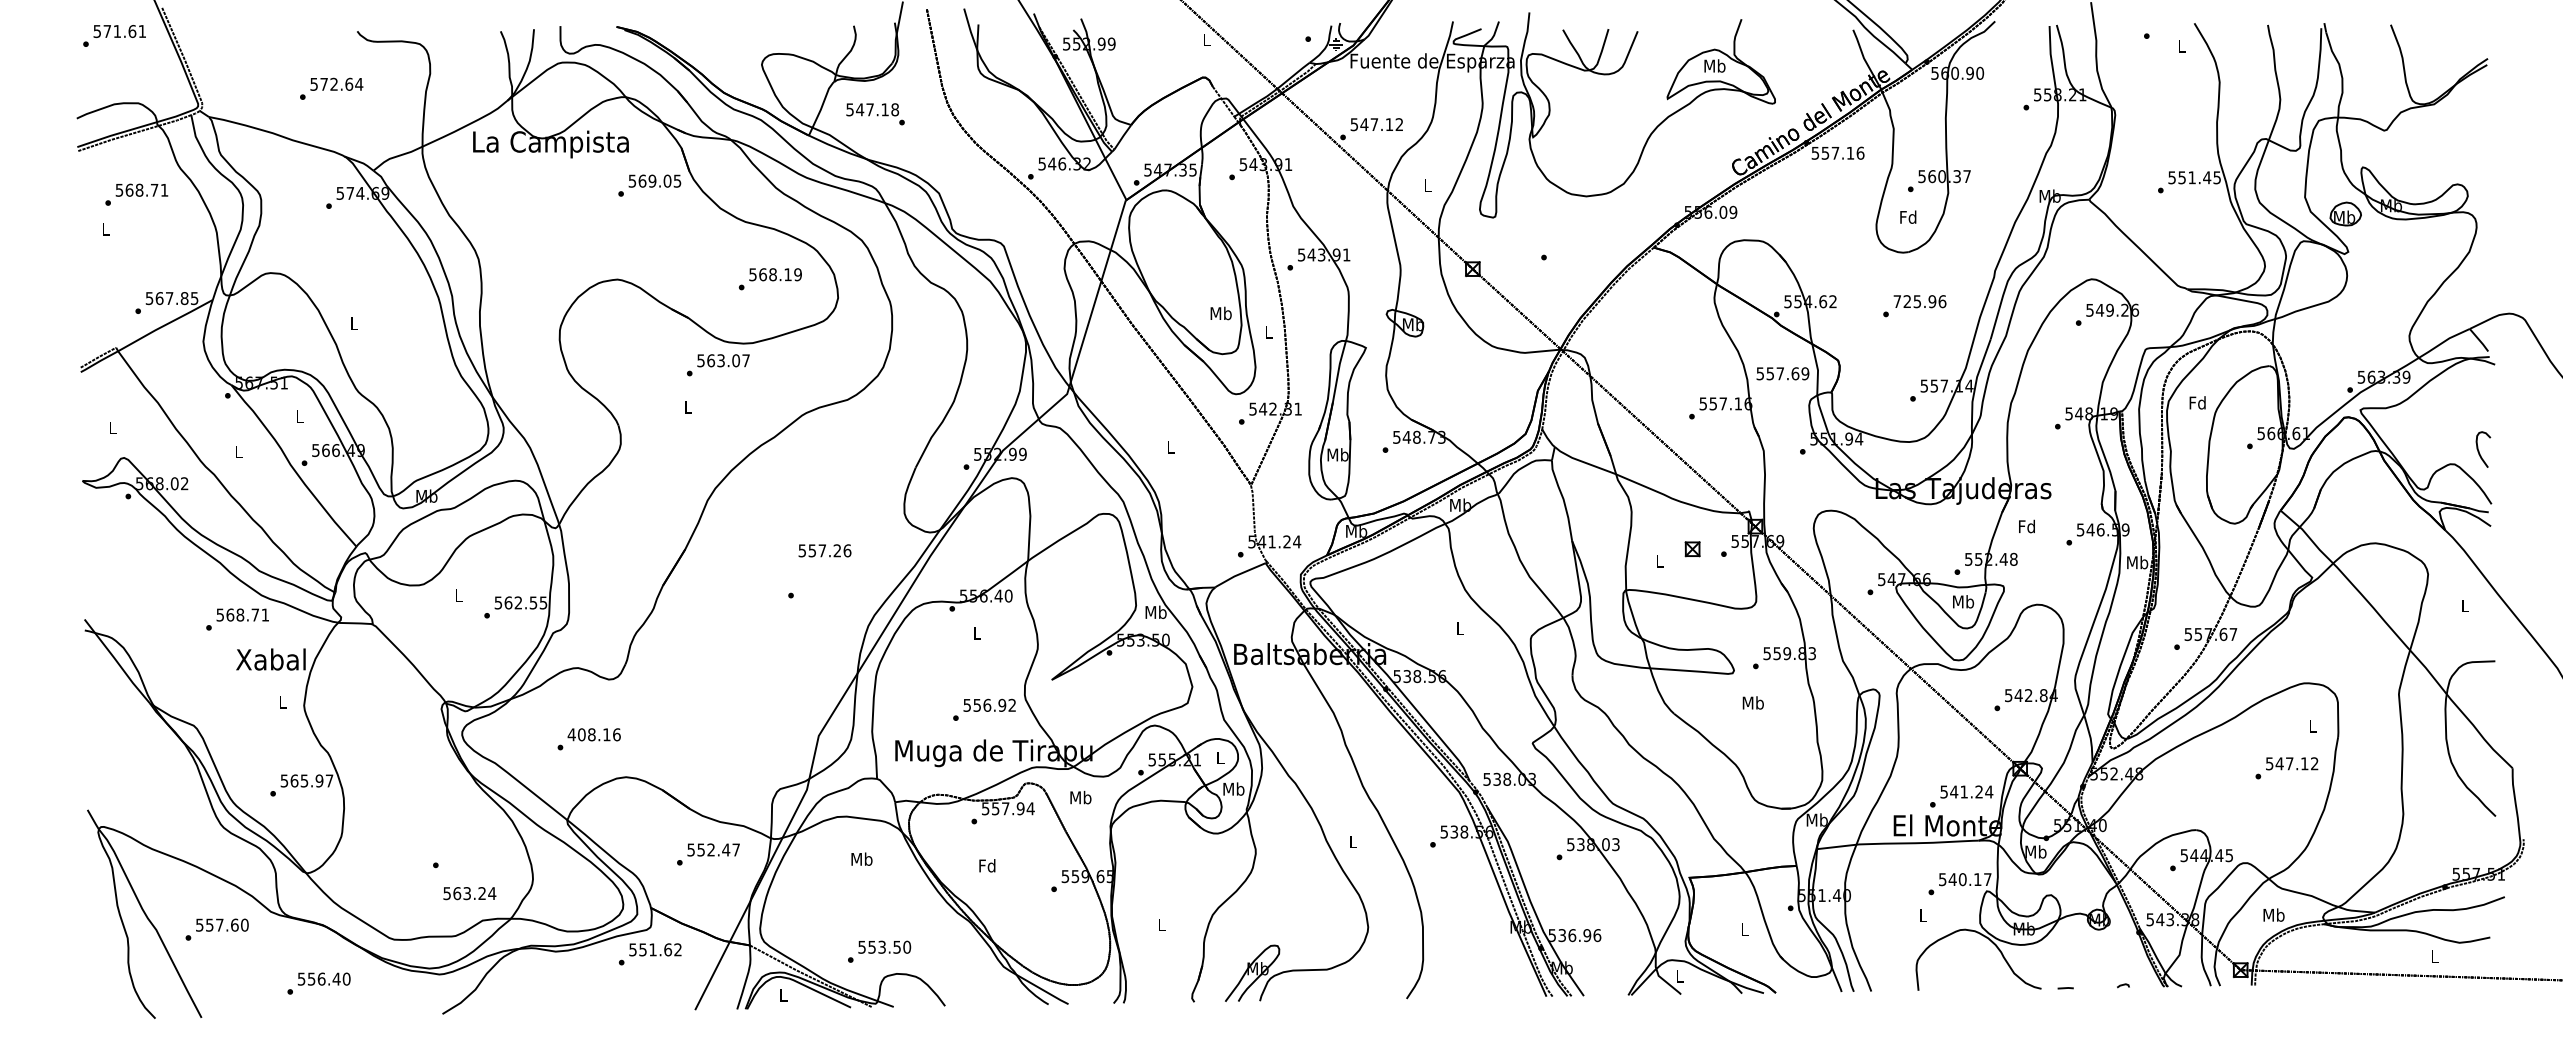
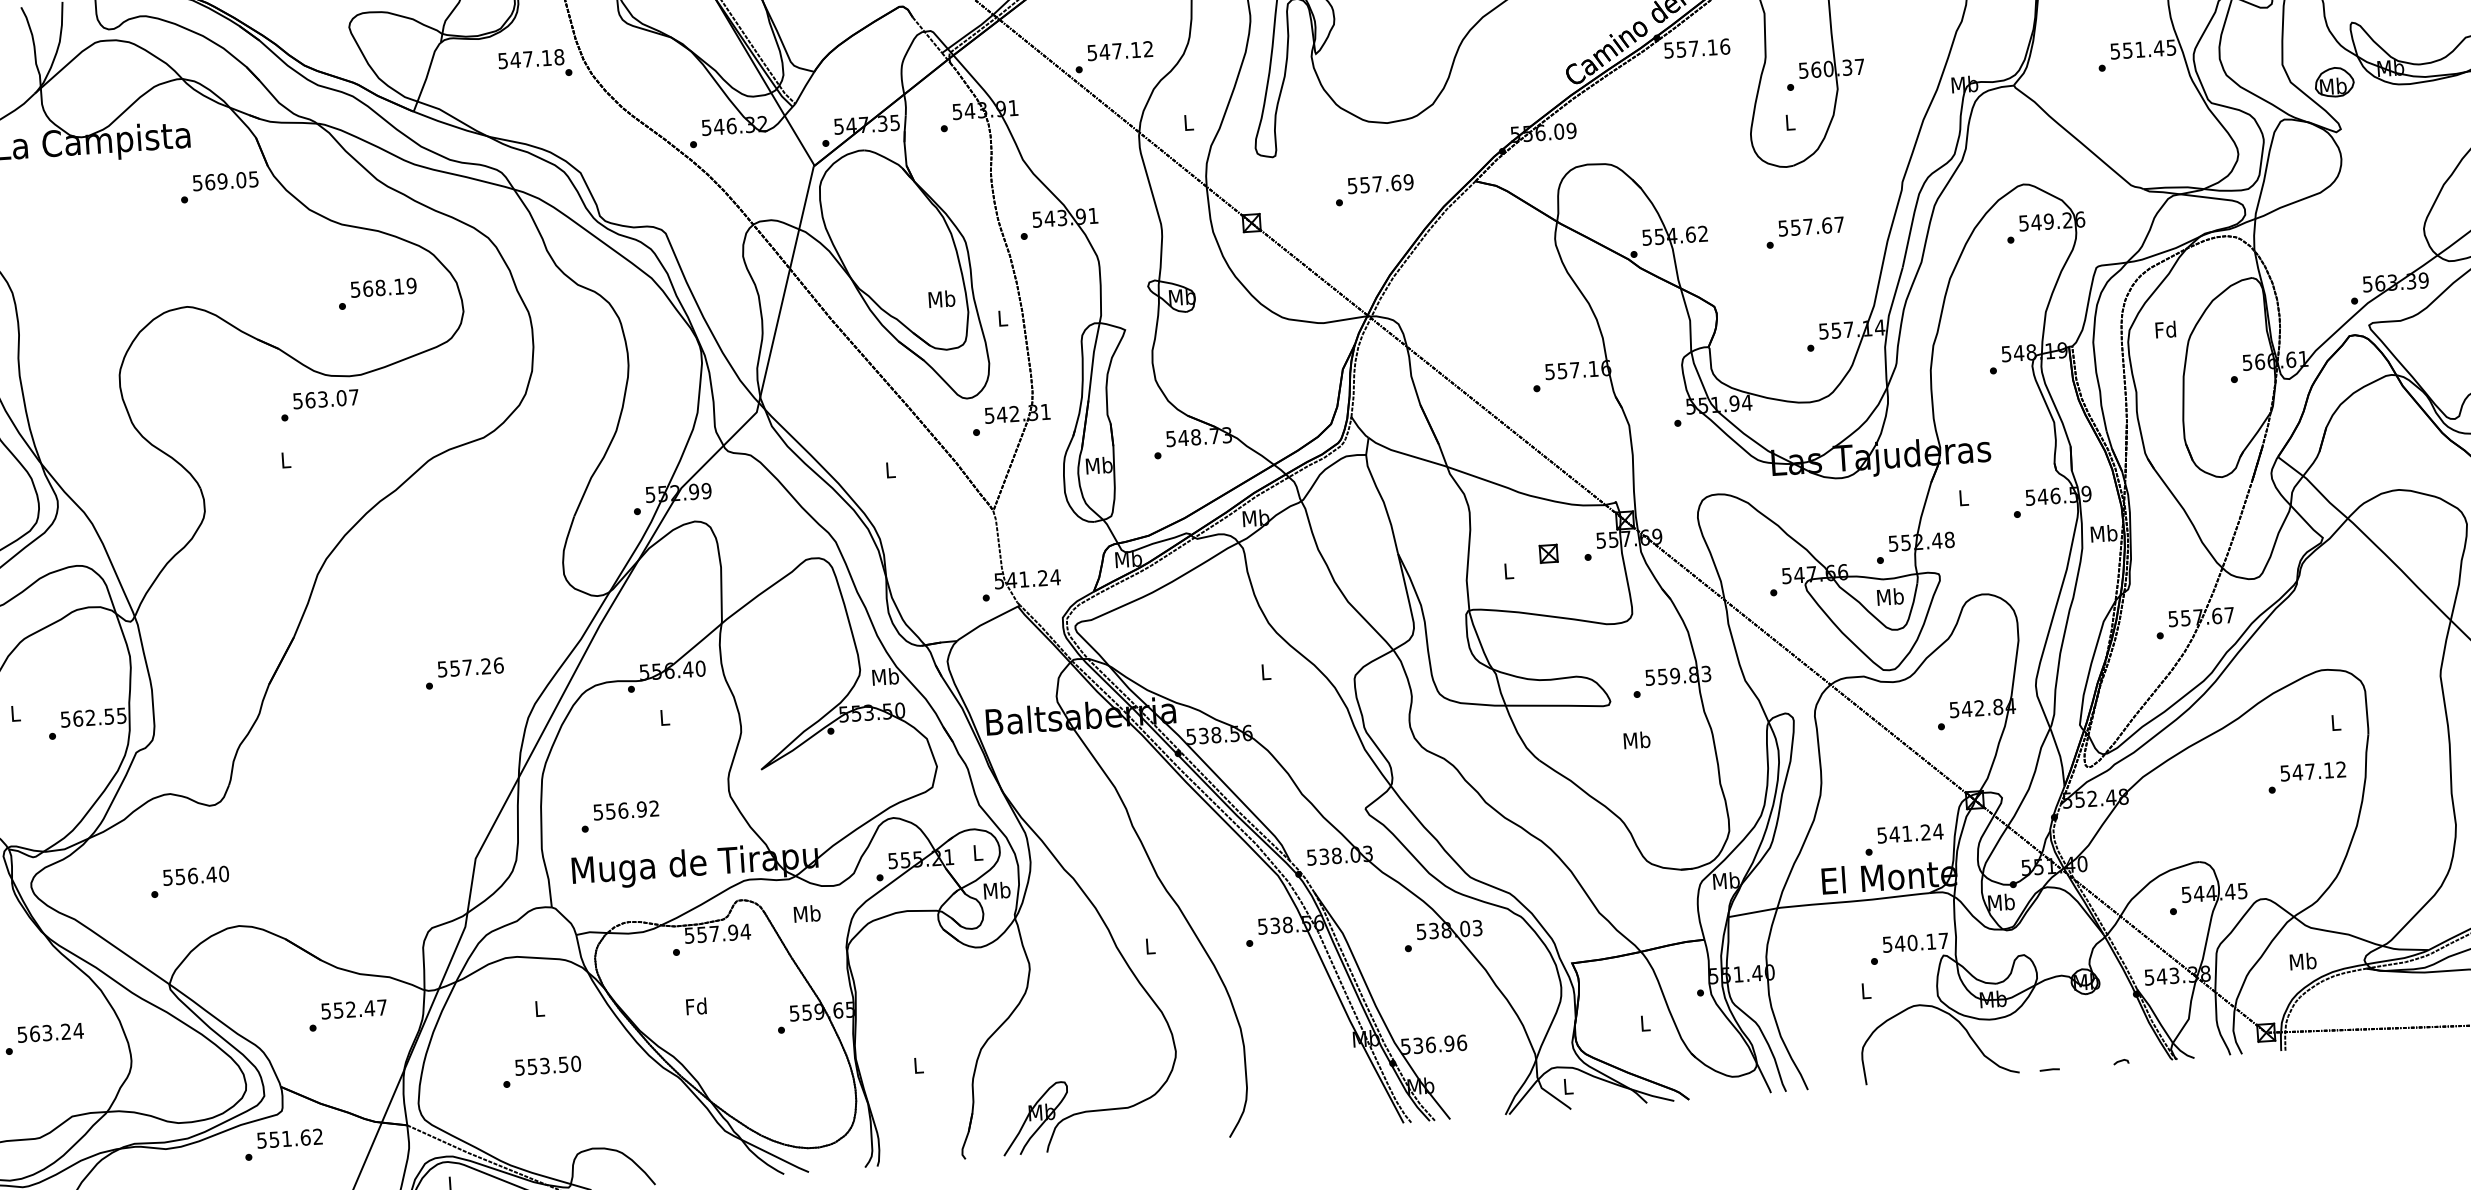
text: (875, 114) -> (535, 64), moved
text: (1908, 216) -> (1790, 121), Fd -> L
text: (1919, 301) -> (1810, 226), 725.96 -> 557.67
text: (1782, 373) -> (1380, 183), moved
text: (2026, 526) -> (1962, 497), Fd -> L
text: (824, 550) -> (470, 667), moved
text: (984, 709) -> (620, 816), moved
text: (593, 734) -> (194, 875), 408.16 -> 556.40
text: (861, 858) -> (539, 1007), Mb -> L
text: (469, 893) -> (50, 1032), moved
text: (879, 951) -> (541, 1071), moved

